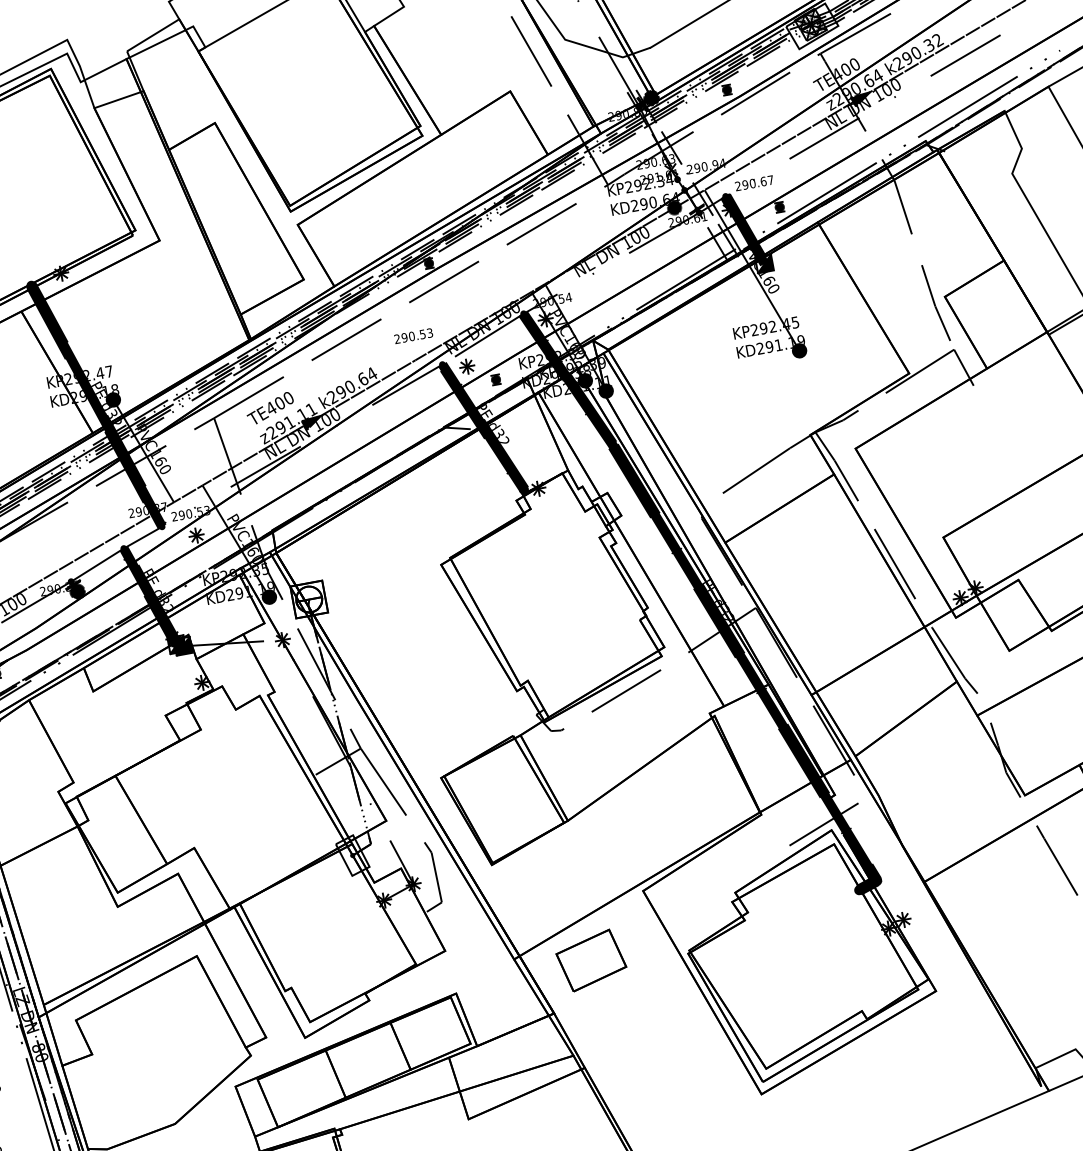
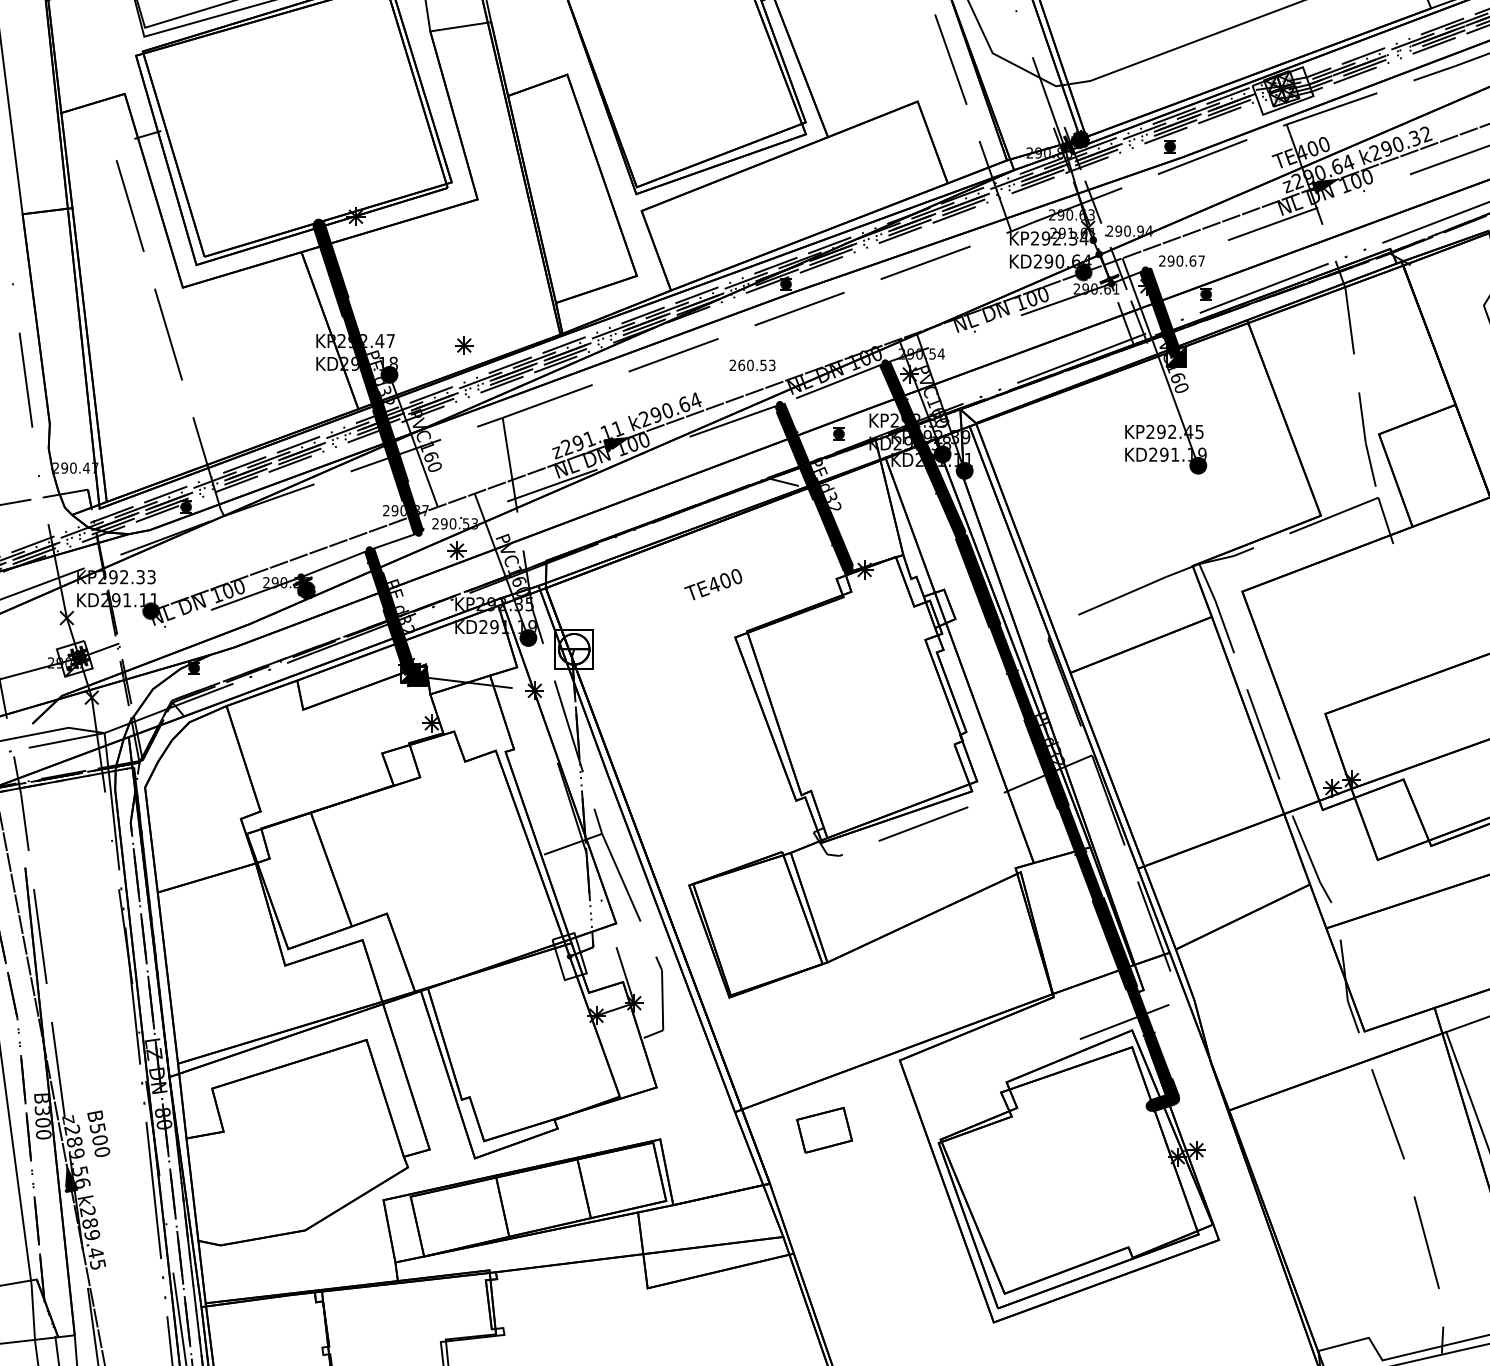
text: (404, 337) -> (741, 365), 290.53 -> 260.53
part: (467, 366) -> (464, 345), moved
text: (270, 408) -> (713, 584), moved
part: (591, 960) -> (824, 1130), size x0.7

